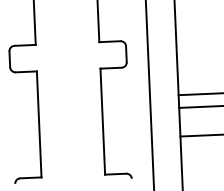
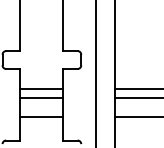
line: (69, 100) -> (41, 89), added
line: (69, 112) -> (41, 97), added
line: (71, 141) -> (41, 117), added

